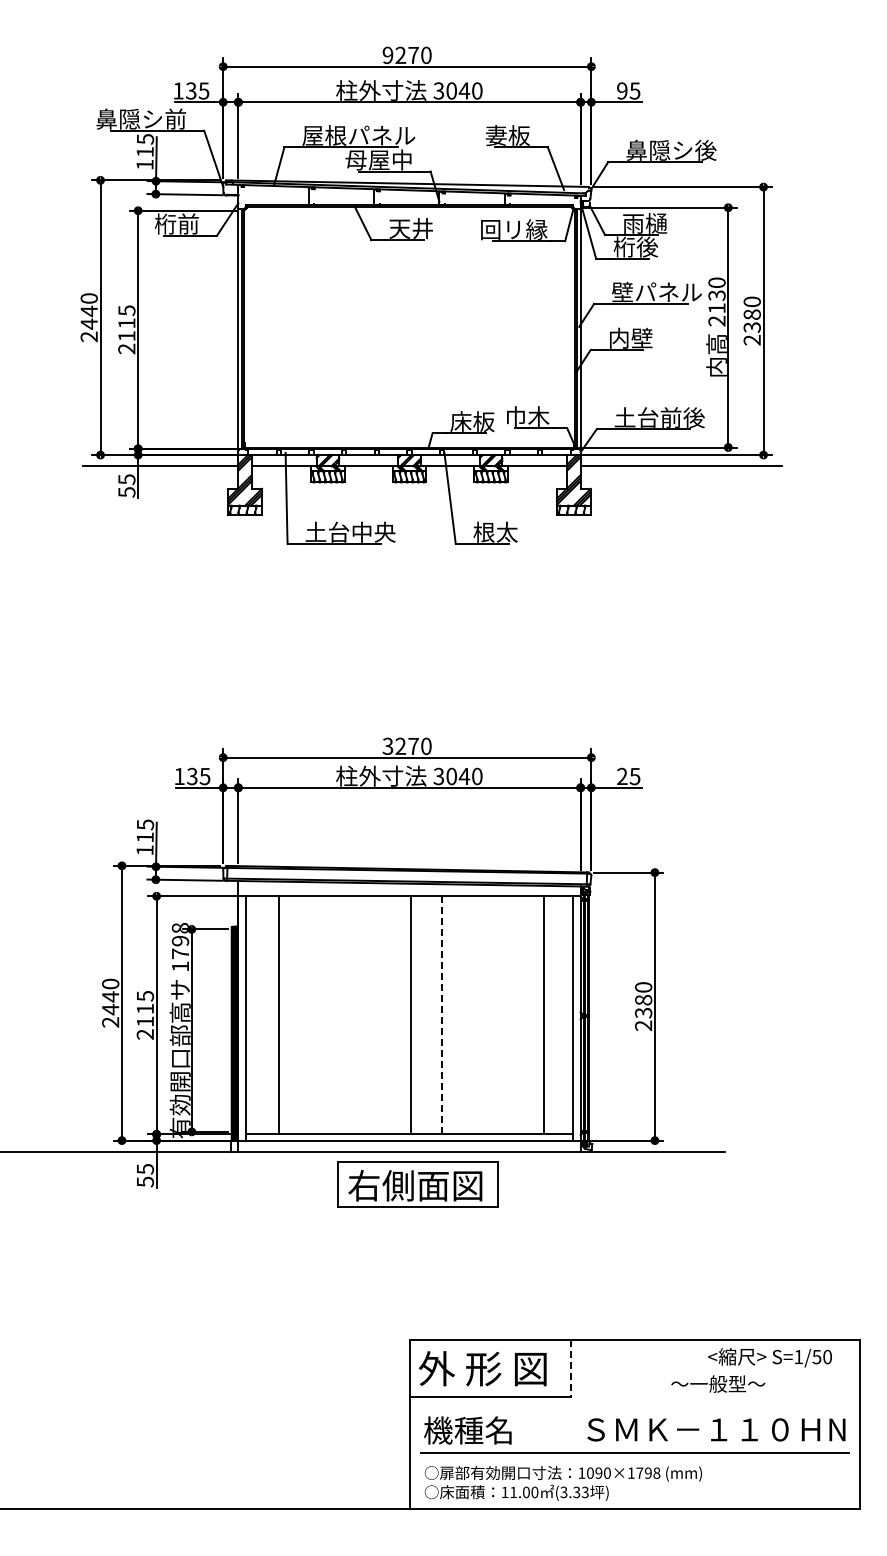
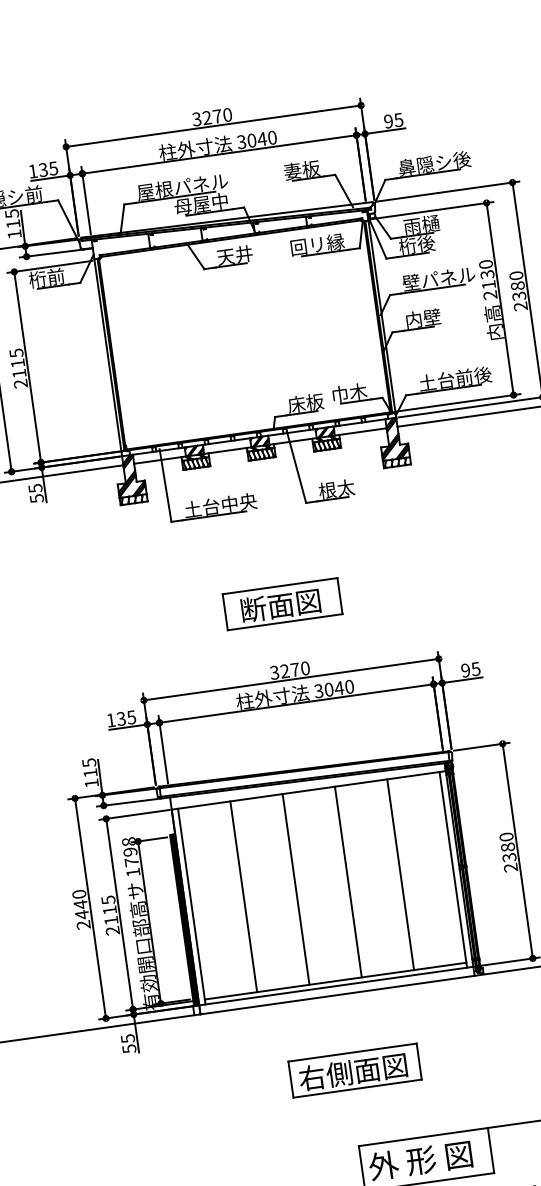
text: (387, 55) -> (196, 119), 9270 -> 3270
part: (409, 663) -> (282, 603), added
text: (622, 776) -> (465, 670), 25 -> 95
line: (278, 1015) -> (243, 896), moved
line: (410, 1015) -> (295, 889), moved
line: (442, 1015) -> (348, 882), dashed -> solid
line: (543, 1015) -> (400, 874), moved
part: (417, 1184) -> (354, 1070), moved
line: (570, 1369) -> (490, 1151), dashed -> solid

